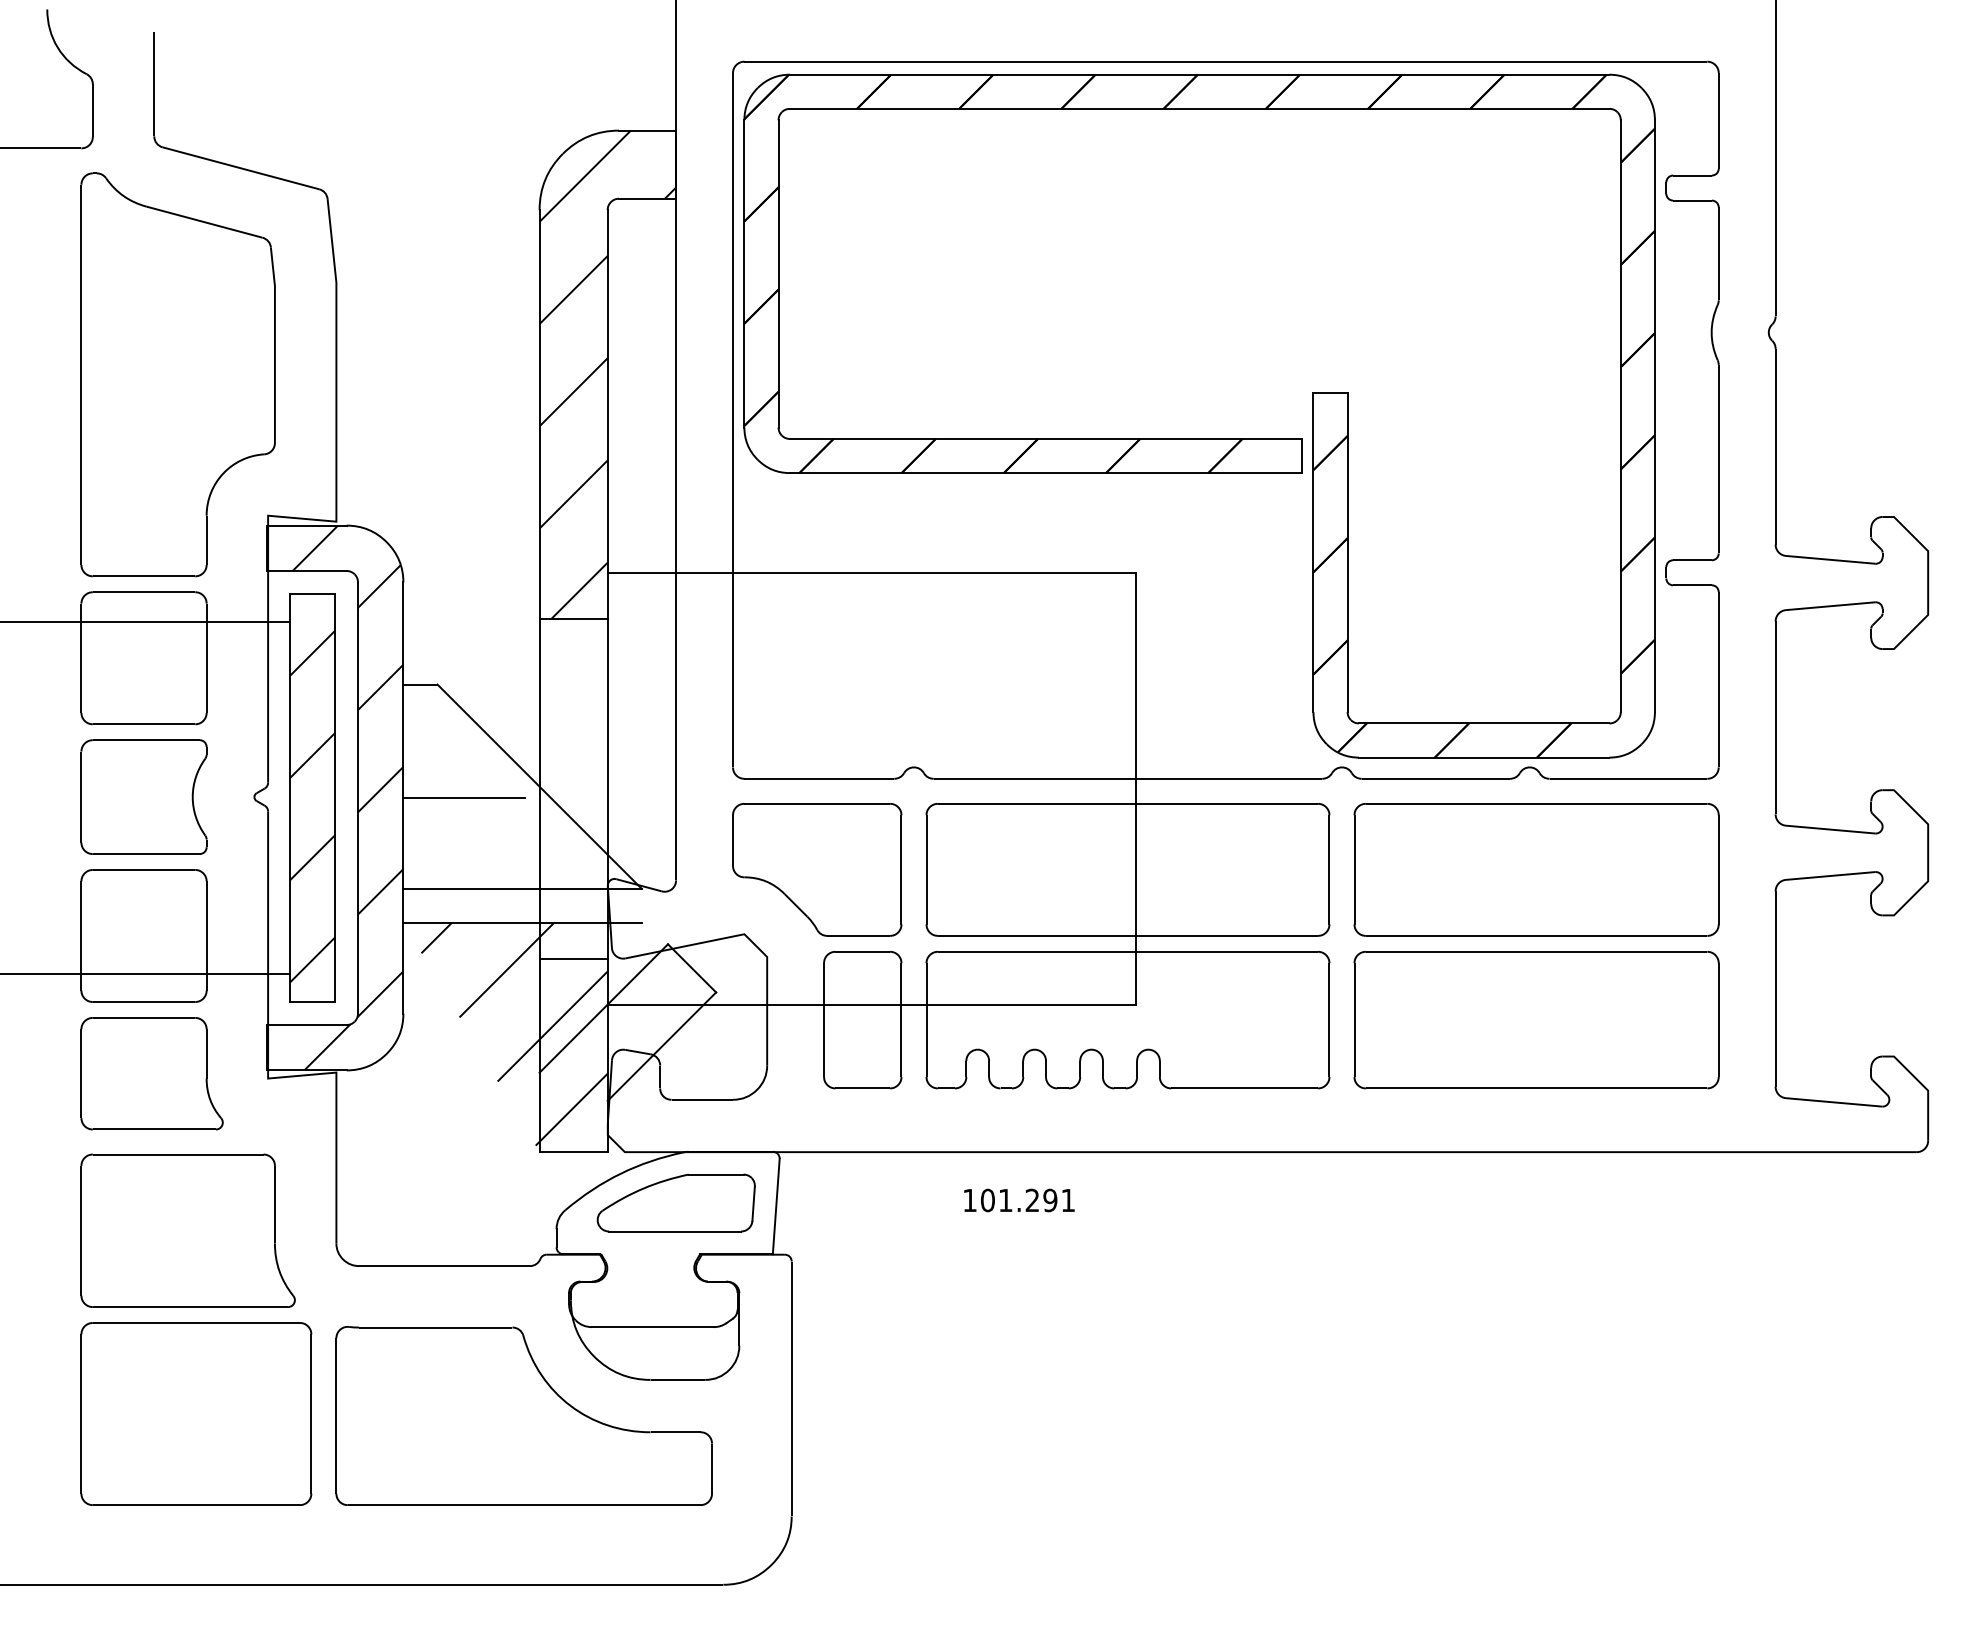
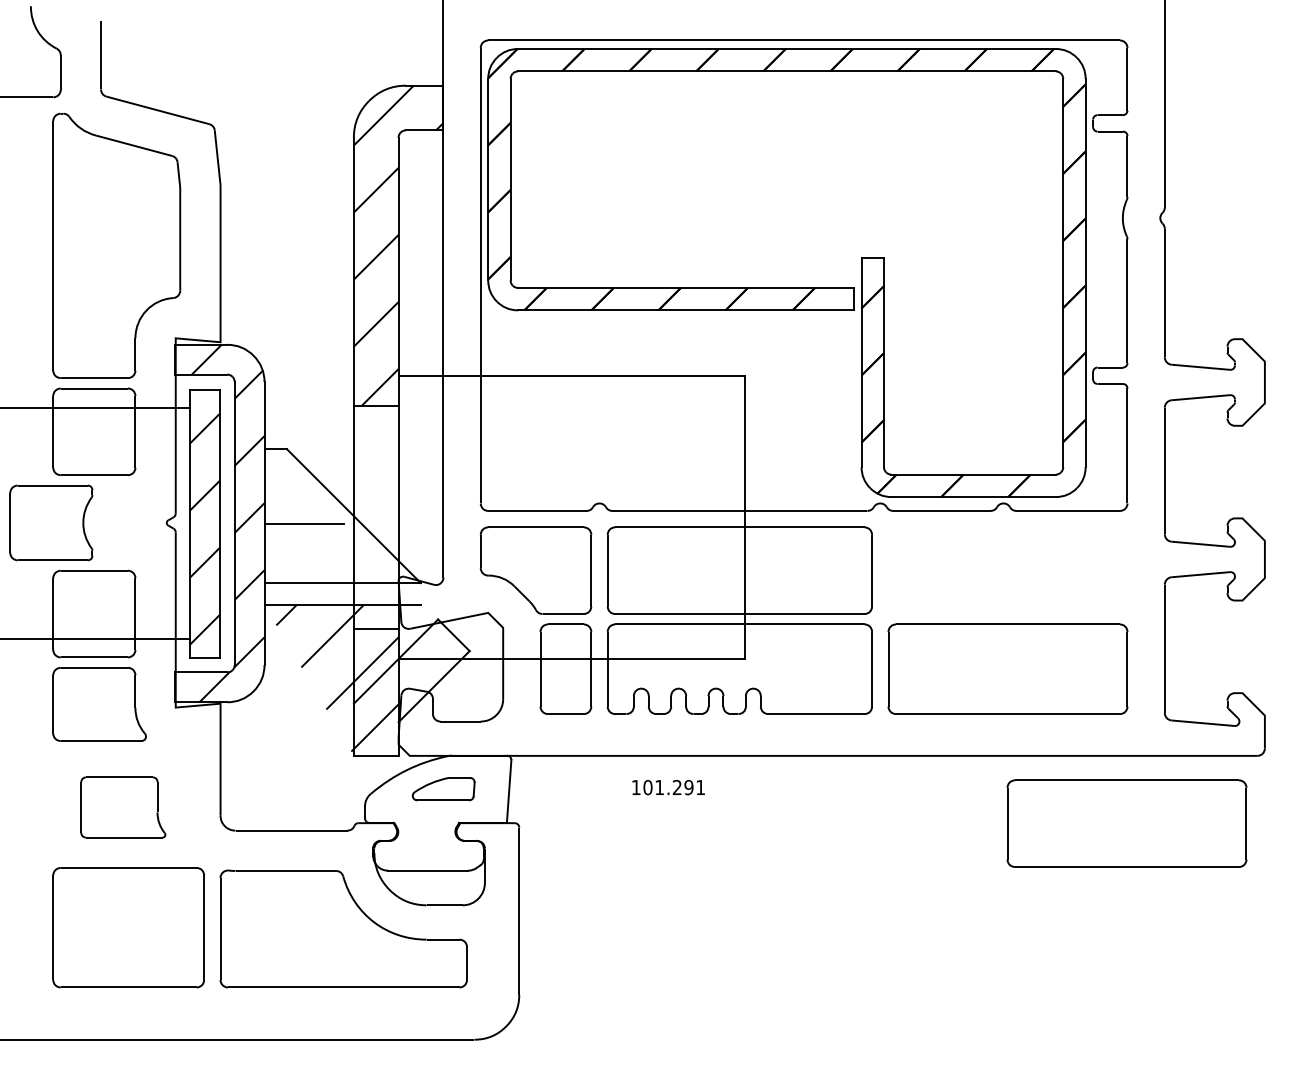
part: (144, 796) -> (51, 522), moved
part: (1535, 869) -> (1126, 823), moved
part: (676, 1201) -> (443, 788), size x0.6
part: (188, 1230) -> (123, 807), size x0.6

